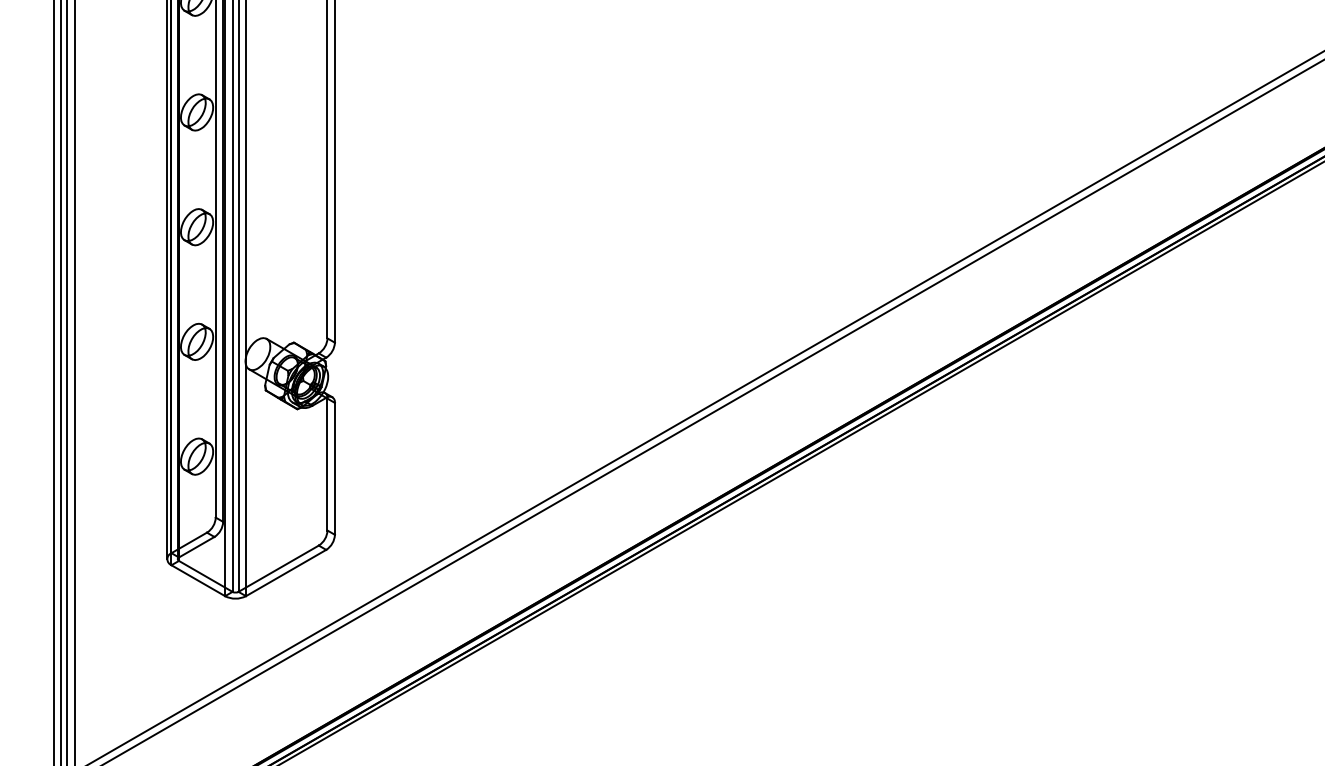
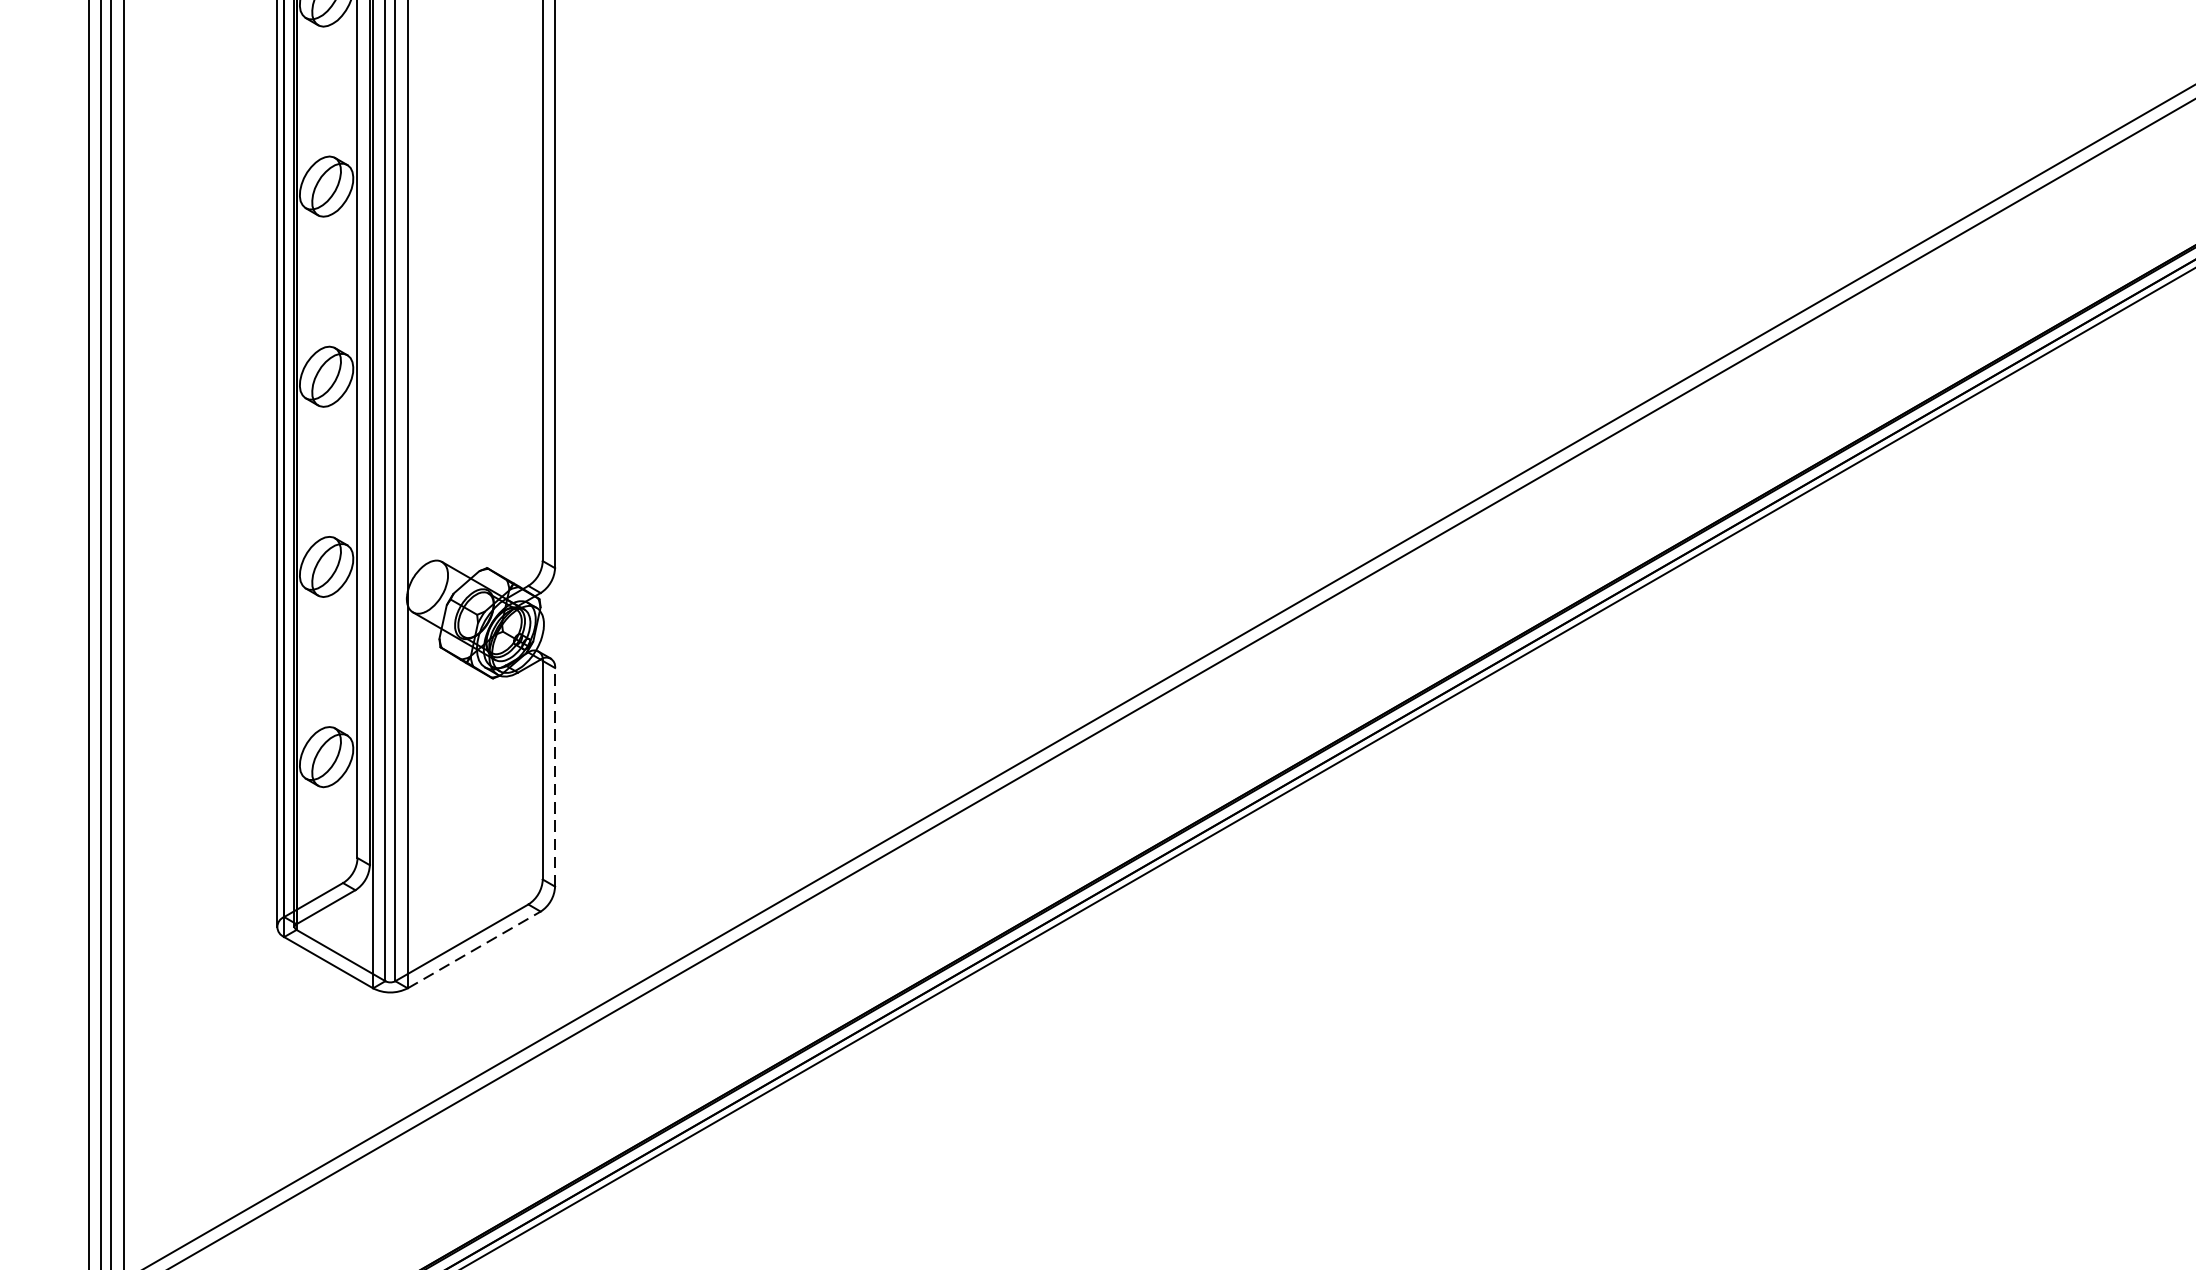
line: (334, 468) -> (554, 776), solid -> dashed
line: (286, 572) -> (474, 949), solid -> dashed

